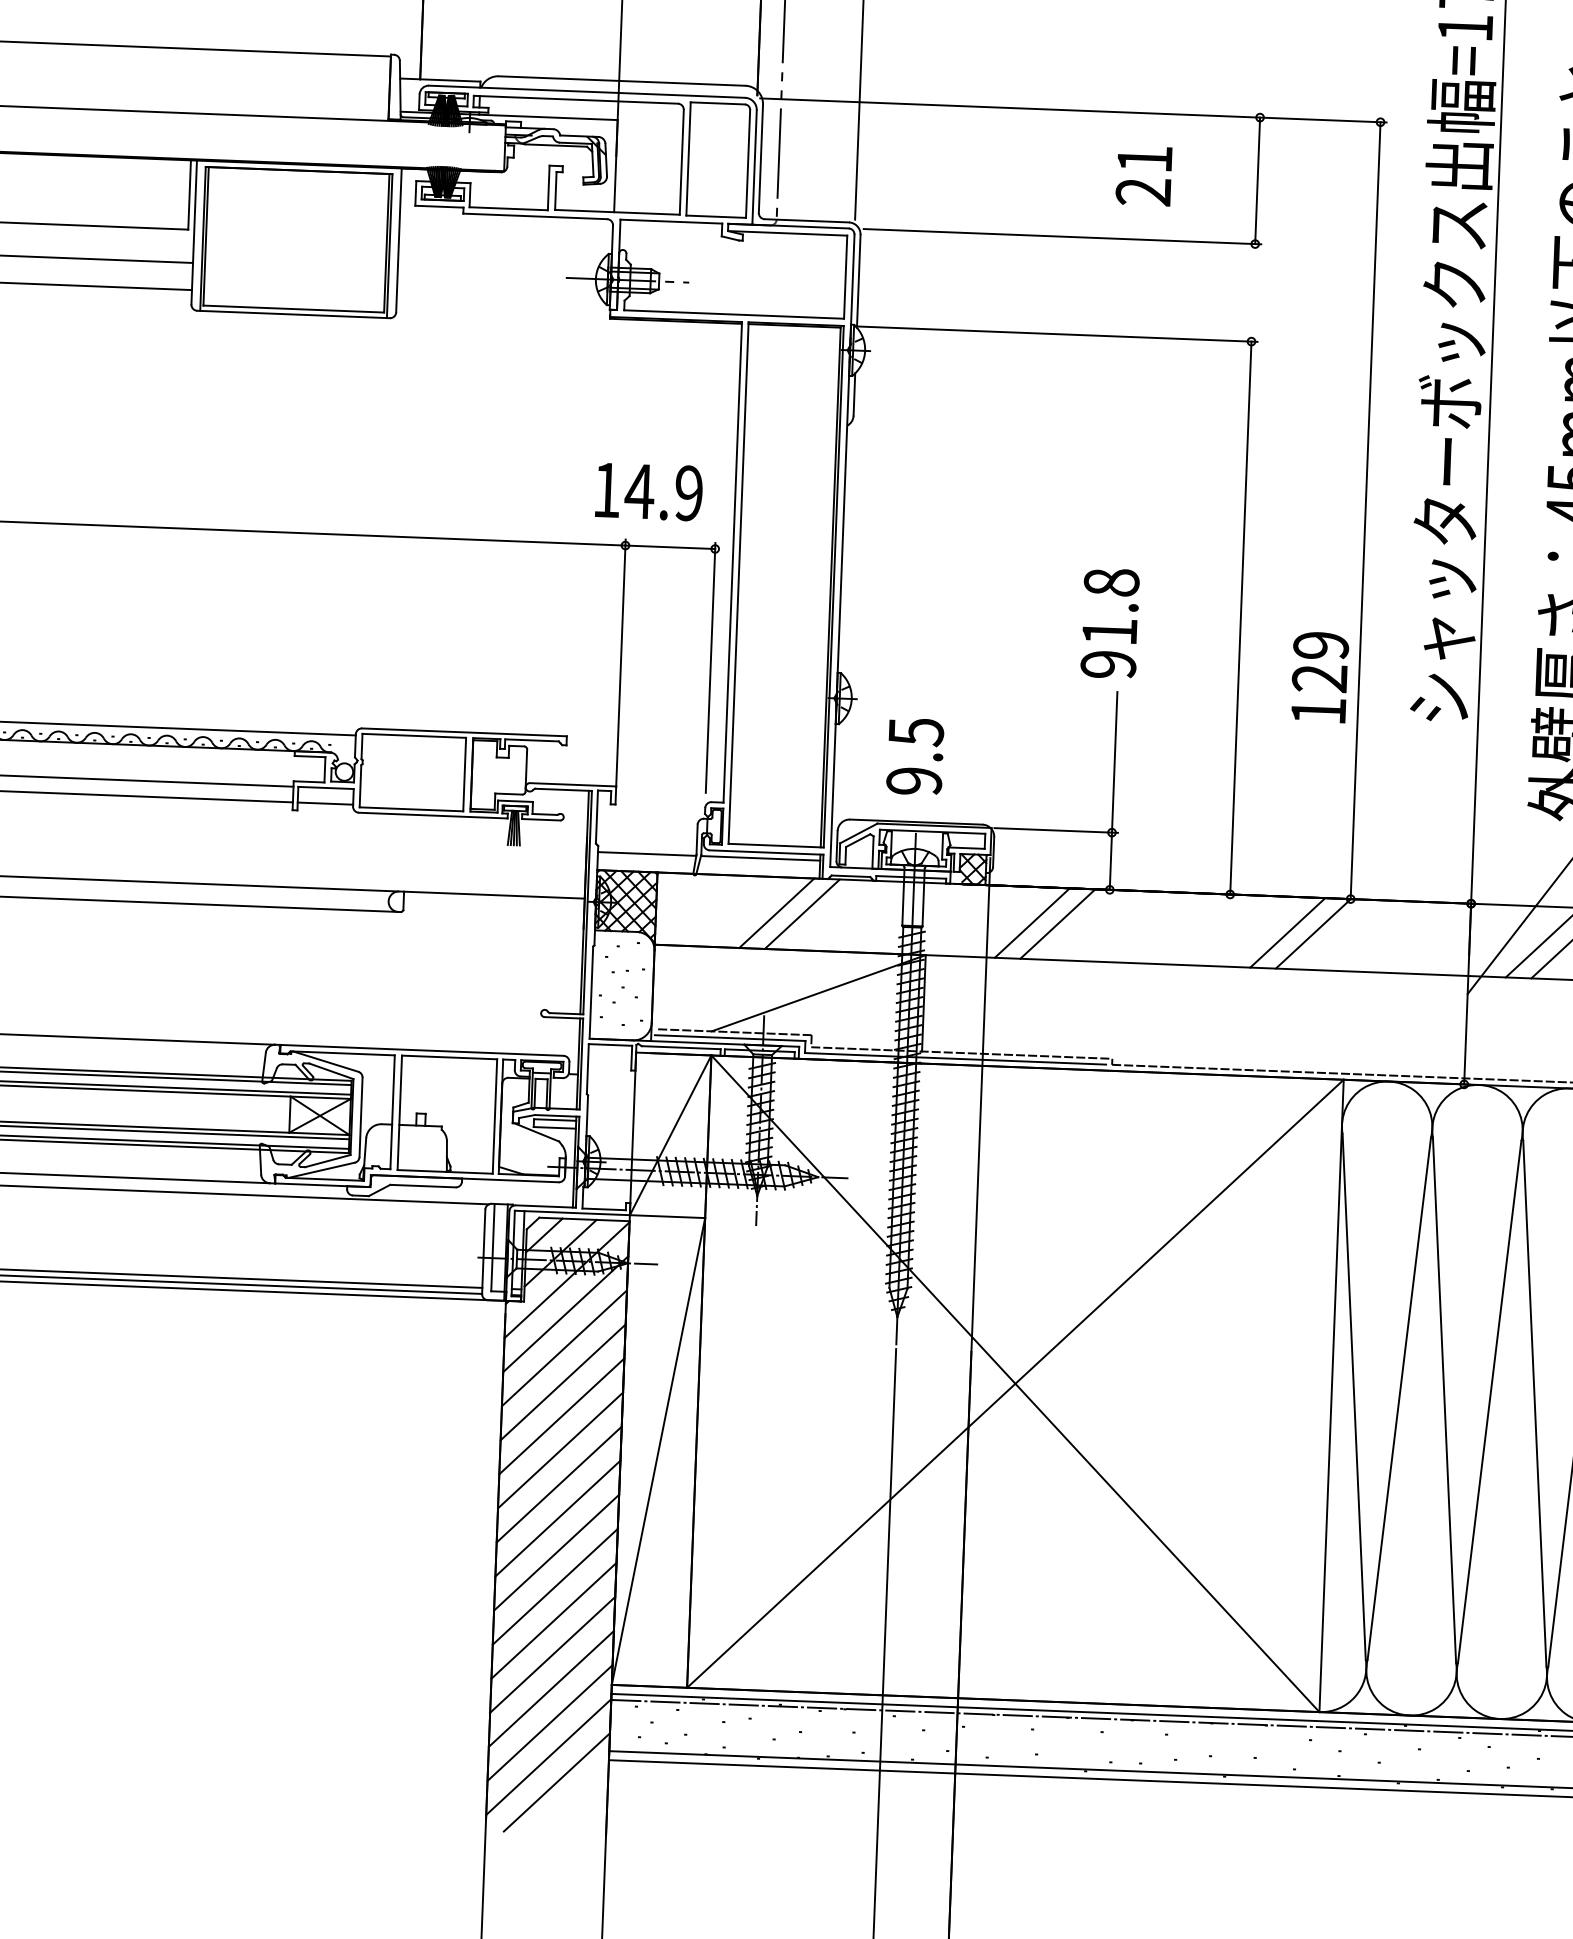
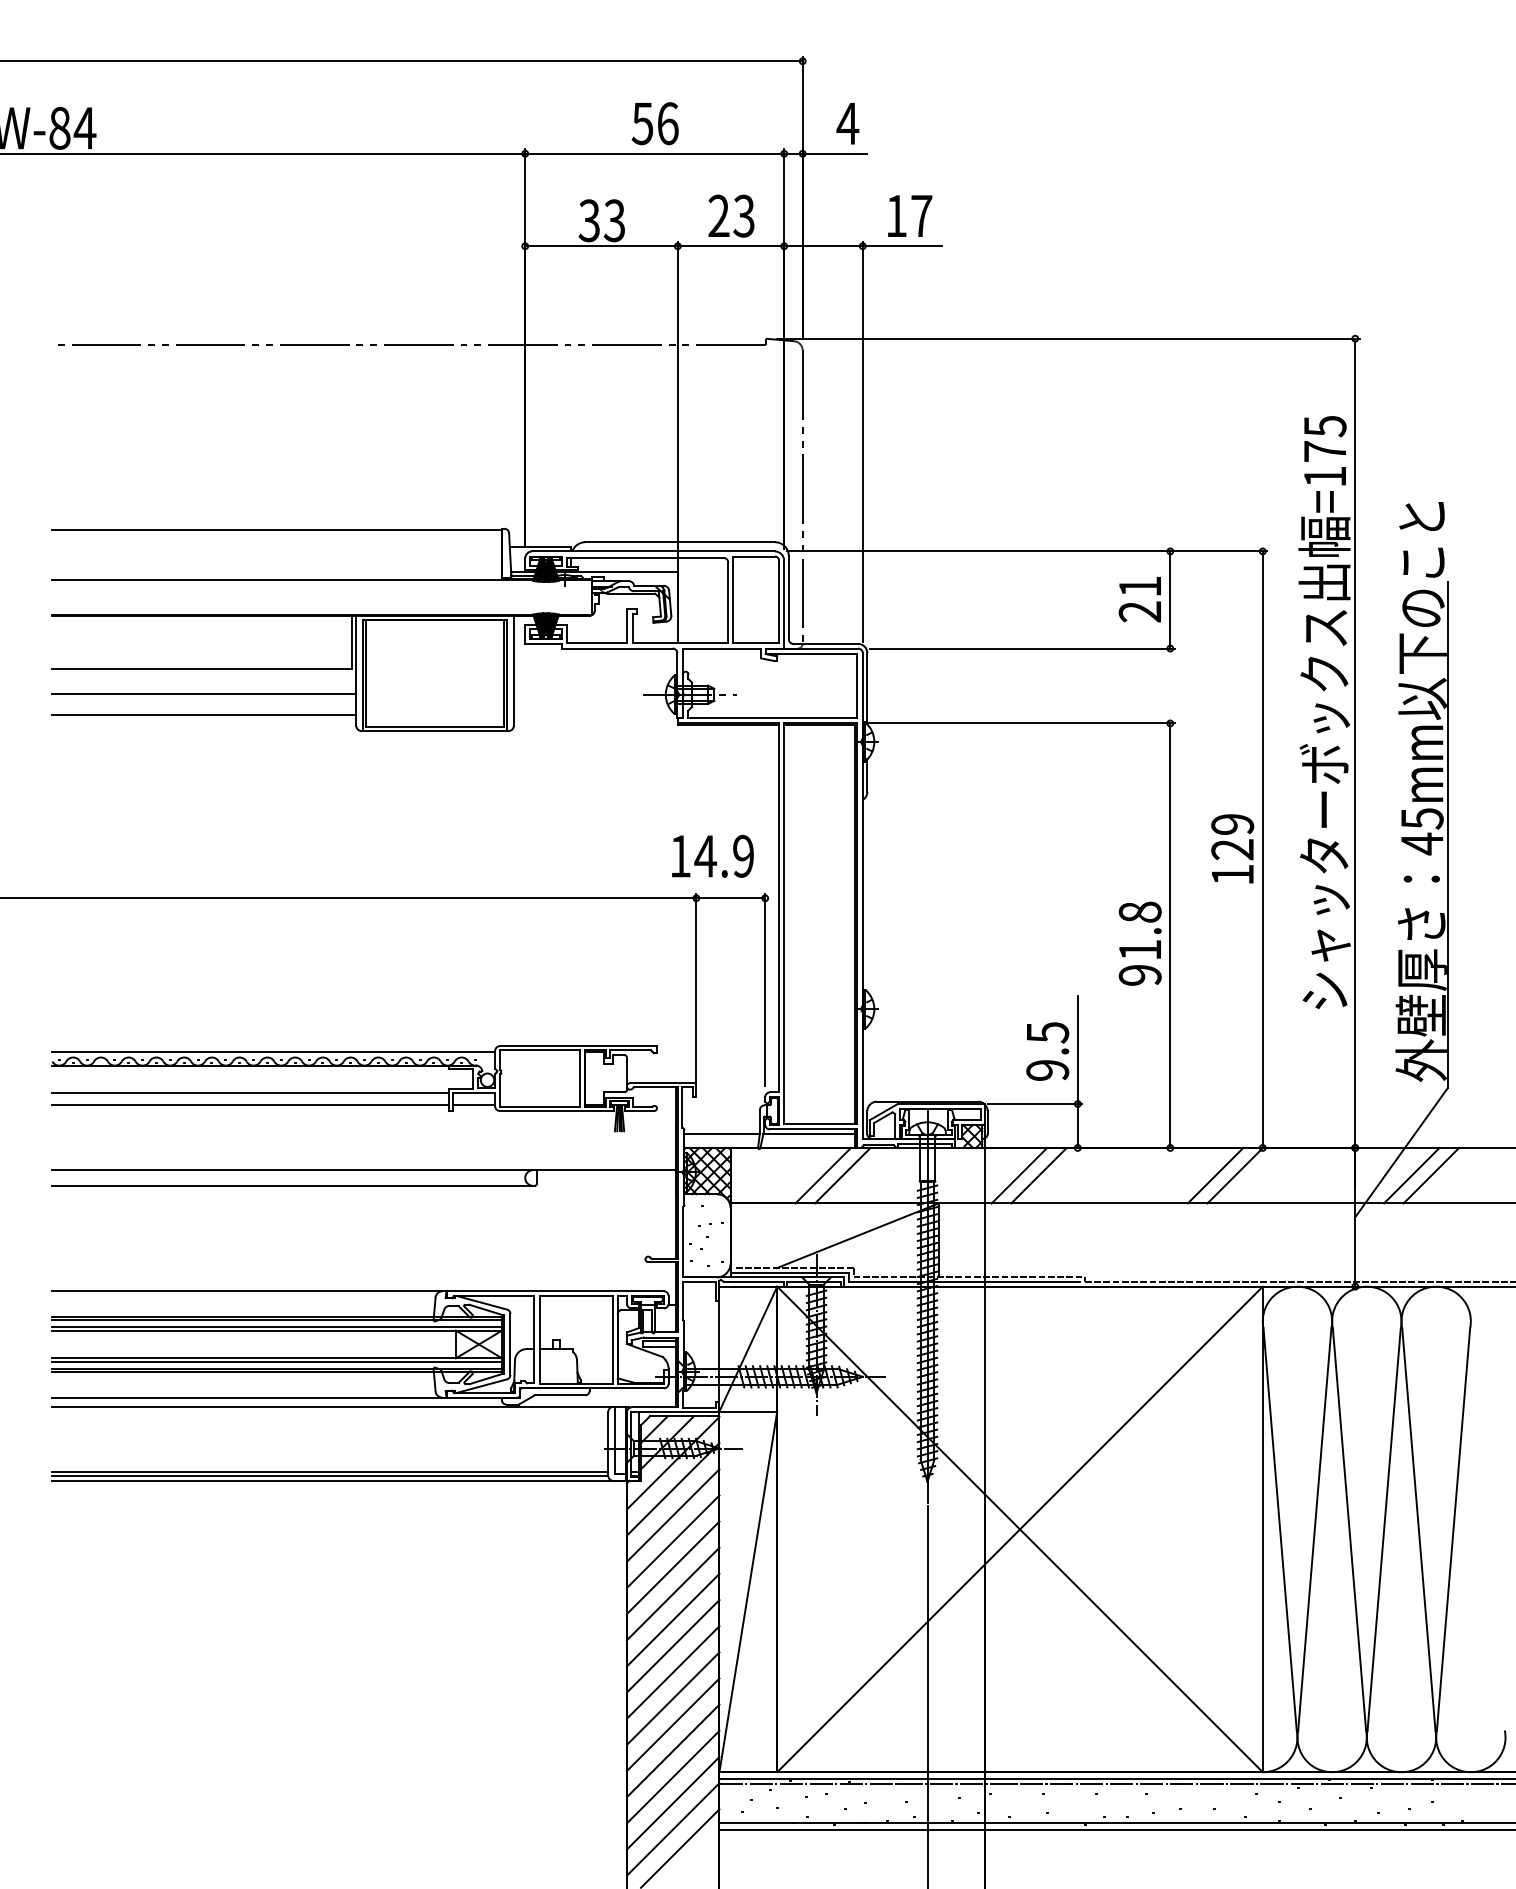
text: (1143, 175) -> (1139, 599), moved
text: (1109, 623) -> (1139, 943), moved
text: (1319, 676) -> (1232, 848), moved
text: (914, 756) -> (1047, 1051), moved

